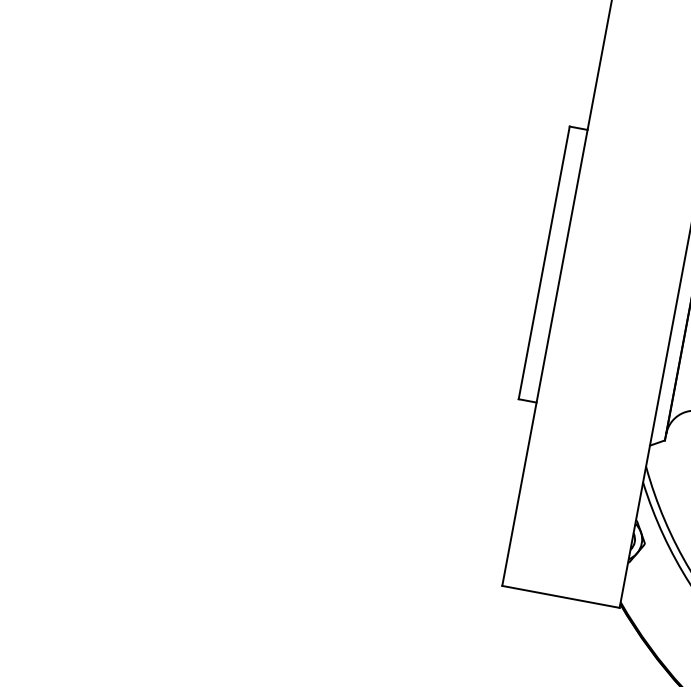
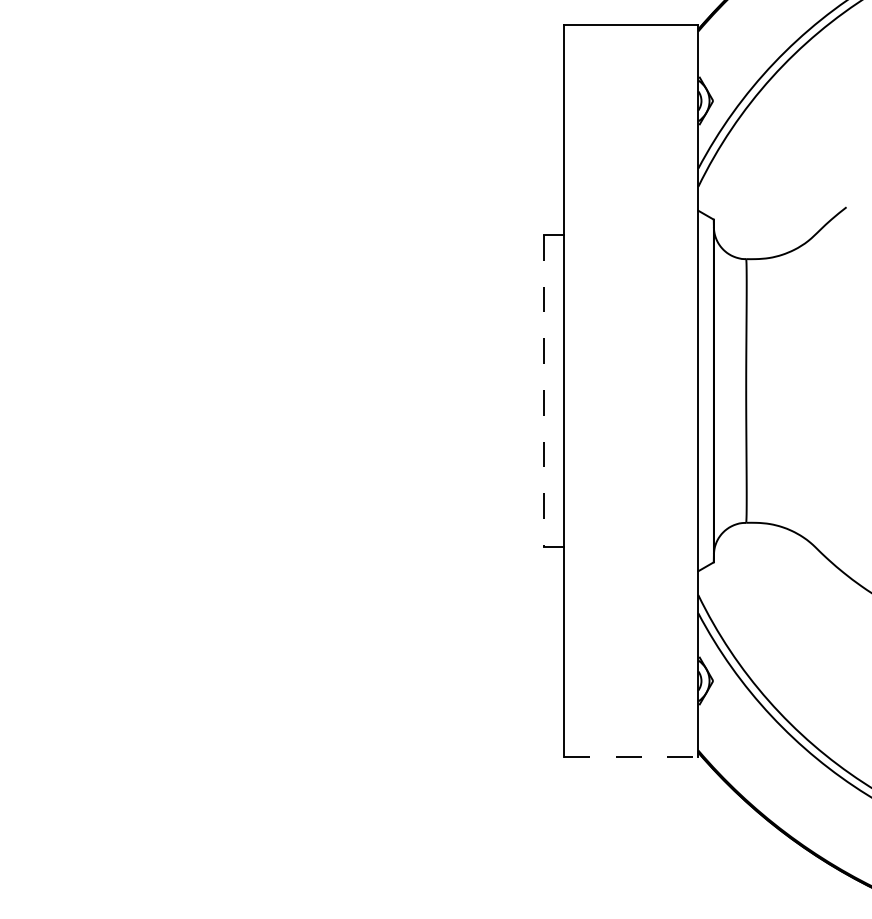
line: (544, 263) -> (543, 391), solid -> dashed
line: (561, 596) -> (631, 756), solid -> dashed

